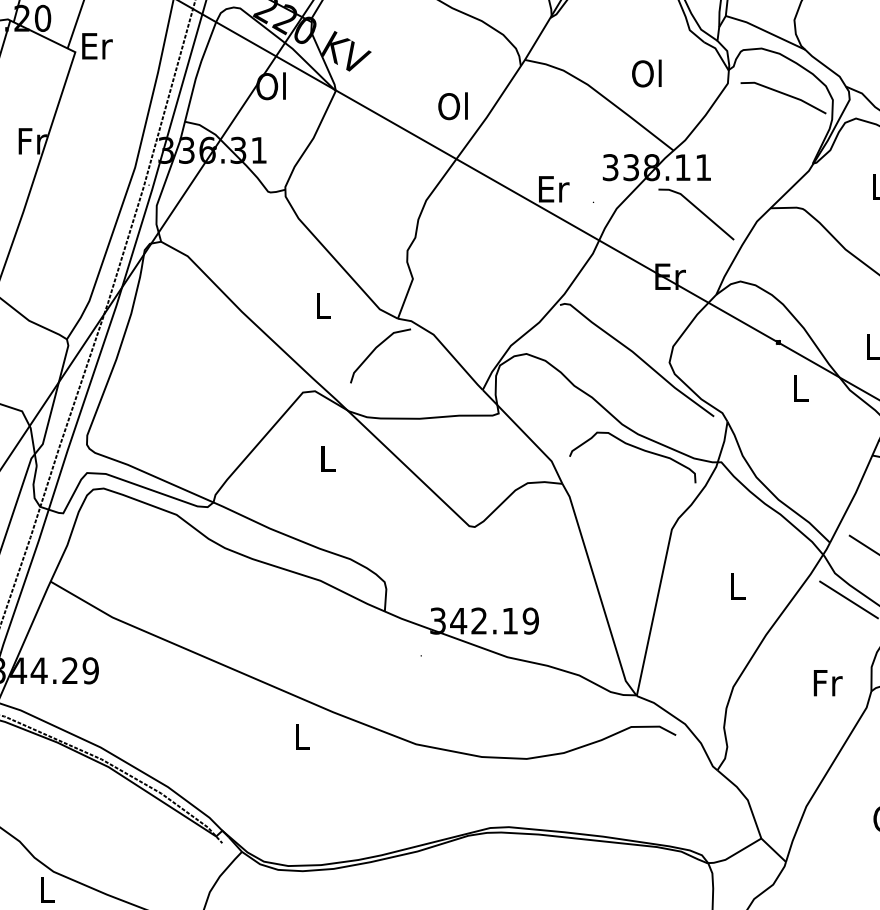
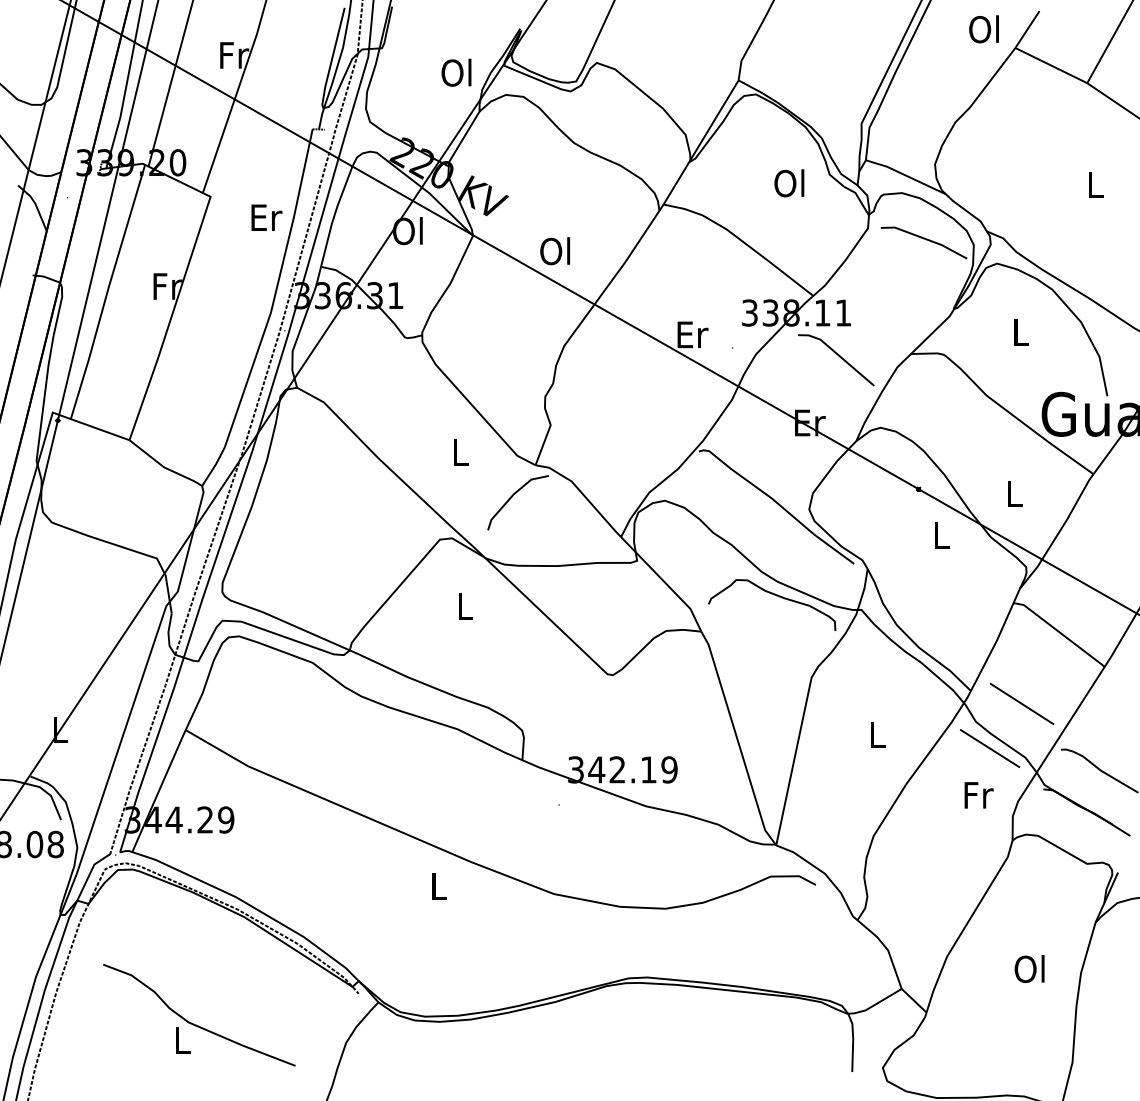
text: (97, 45) -> (266, 217), moved
text: (646, 73) -> (789, 183), moved
text: (453, 106) -> (555, 251), moved
text: (827, 683) -> (978, 795), moved

